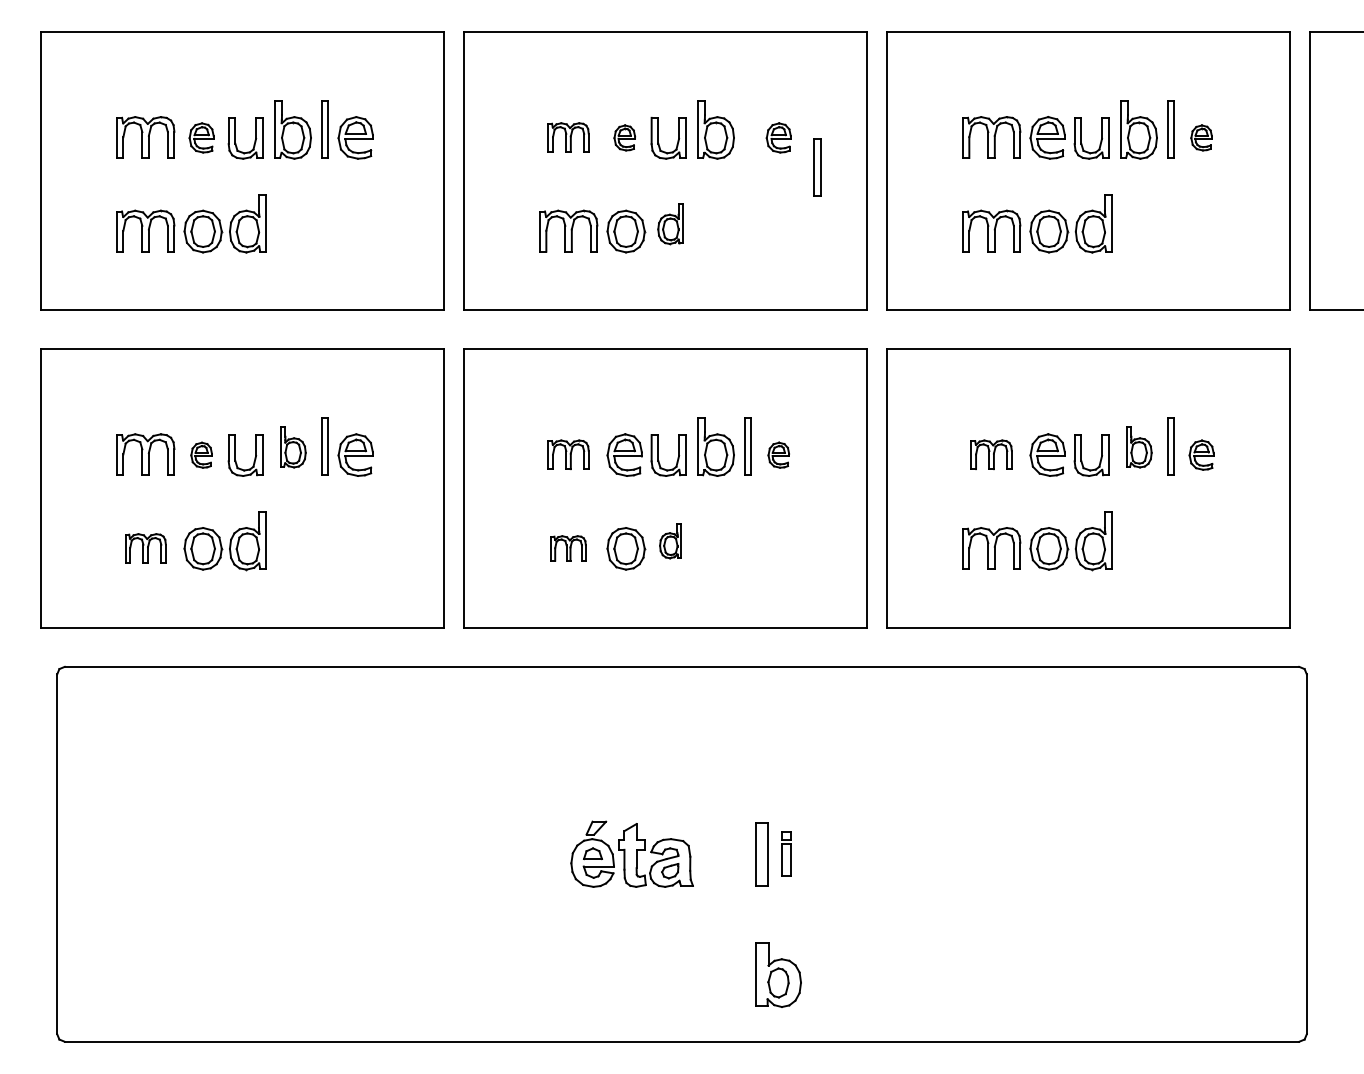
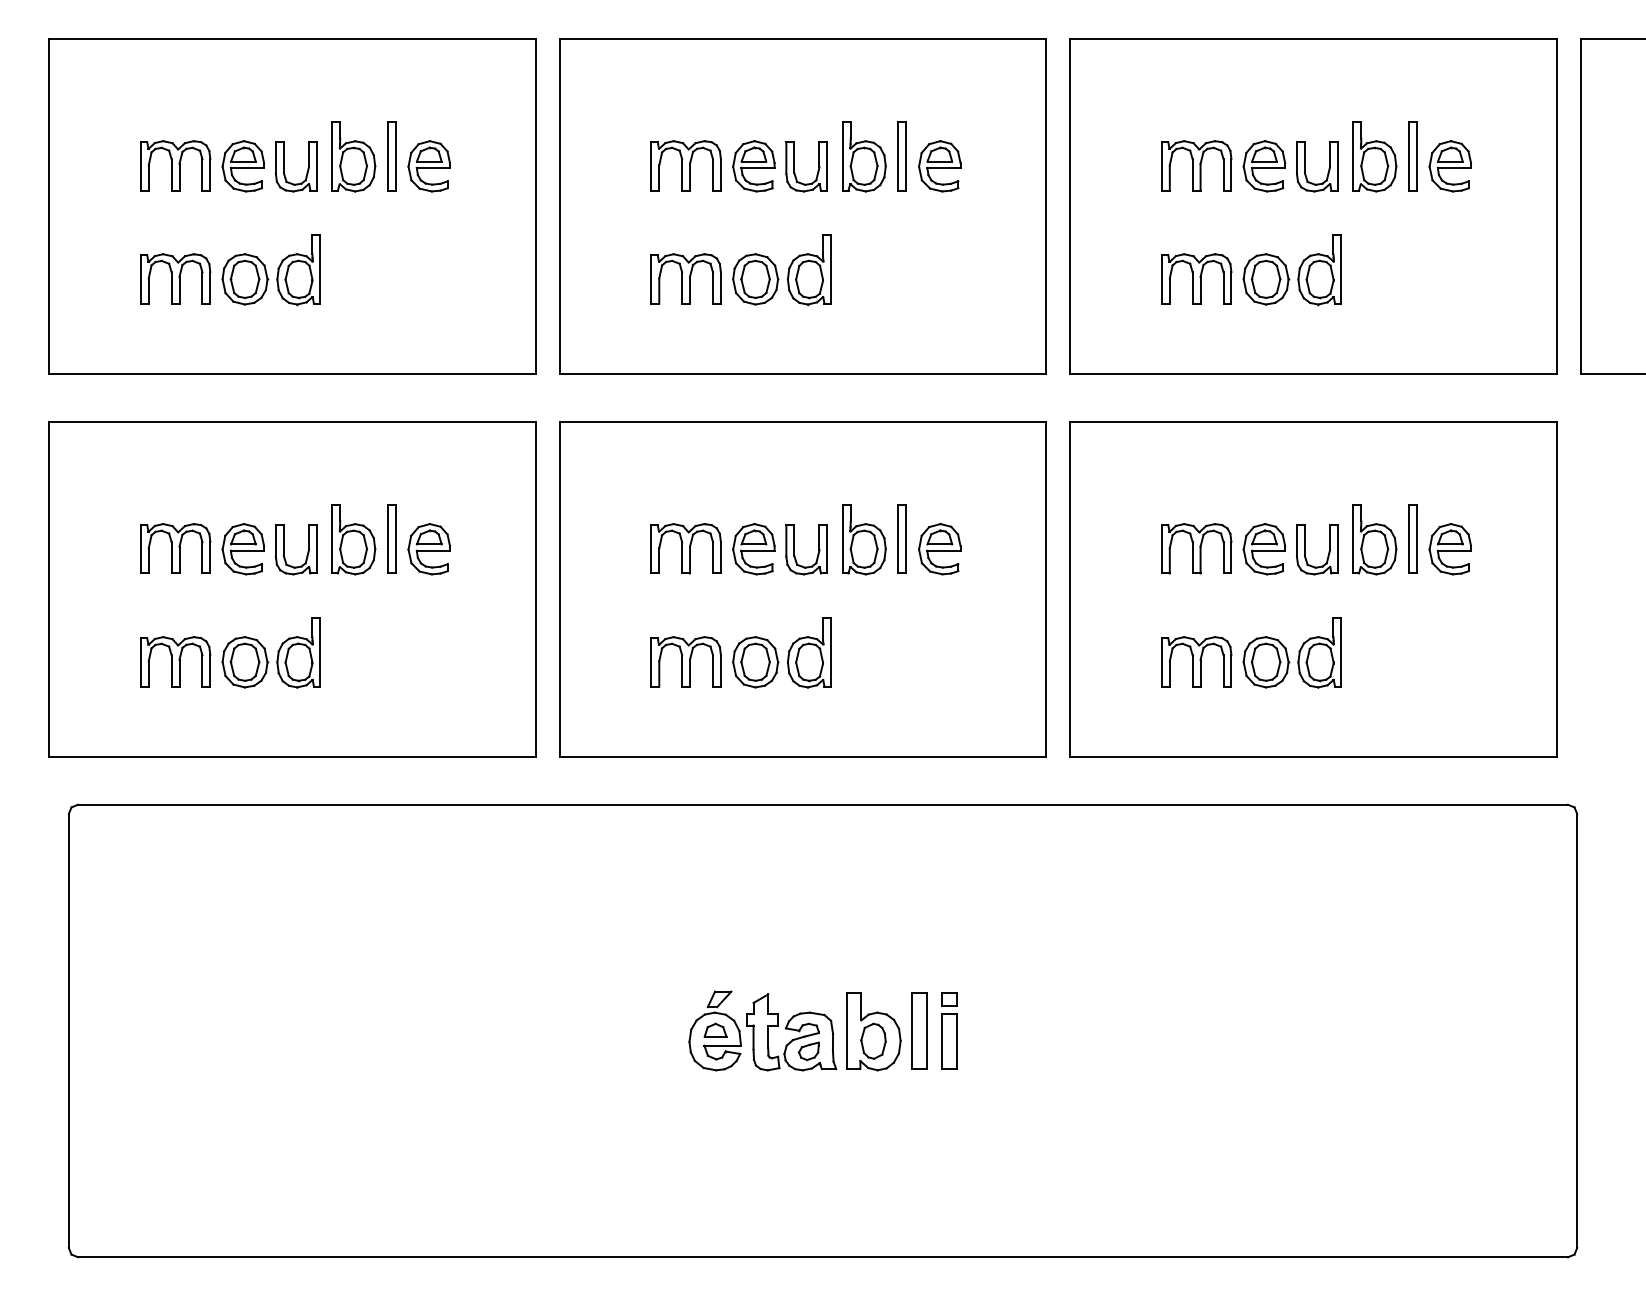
part: (568, 137) -> (685, 165), size x1.43
part: (201, 138) -> (242, 166), size x1.43
part: (624, 138) -> (753, 166), size x1.67
part: (778, 138) -> (939, 166), size x1.43
part: (1201, 138) -> (1449, 166), size x1.67
part: (816, 167) -> (901, 156), moved
part: (670, 224) -> (809, 270), size x1.43
part: (293, 447) -> (353, 539), size x1.43
part: (1138, 447) -> (1374, 539), size x1.43
part: (568, 454) -> (685, 548), size x1.43
part: (991, 454) -> (1196, 548), size x1.43
part: (201, 455) -> (242, 549), size x1.67
part: (778, 455) -> (939, 549), size x1.67
part: (1201, 455) -> (1449, 549), size x1.43
part: (670, 540) -> (809, 652), size x1.67
part: (145, 548) -> (175, 661), size x1.43
part: (568, 548) -> (685, 661), size x1.67
part: (786, 853) -> (949, 1030), size x1.43
part: (778, 974) -> (873, 1031), moved

